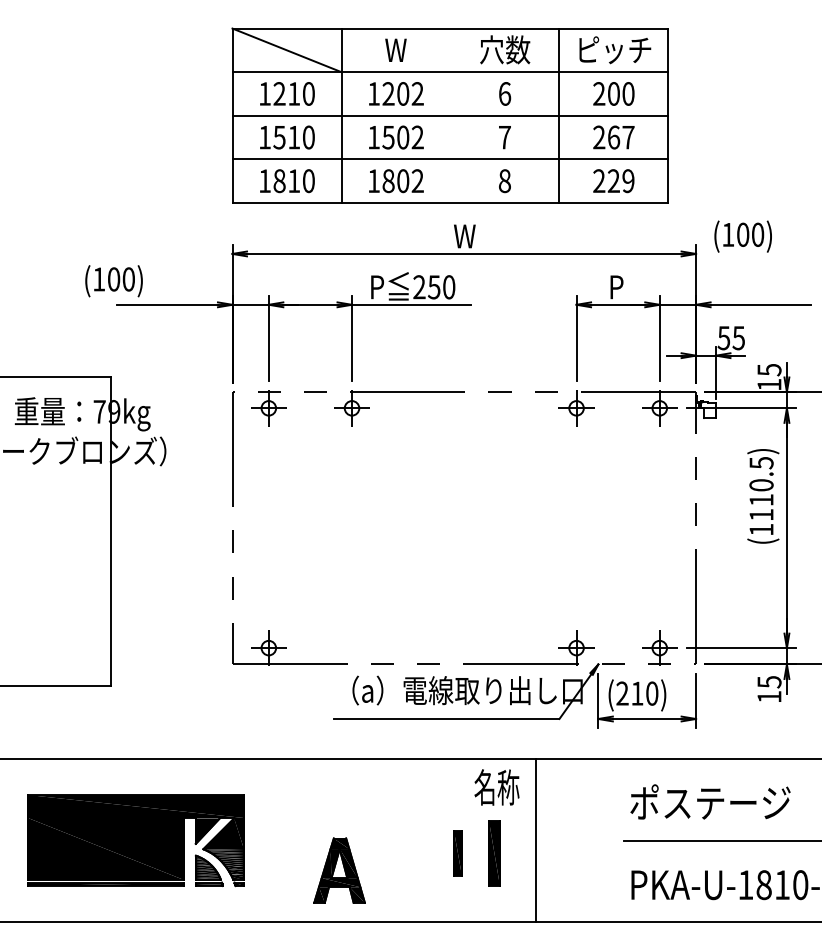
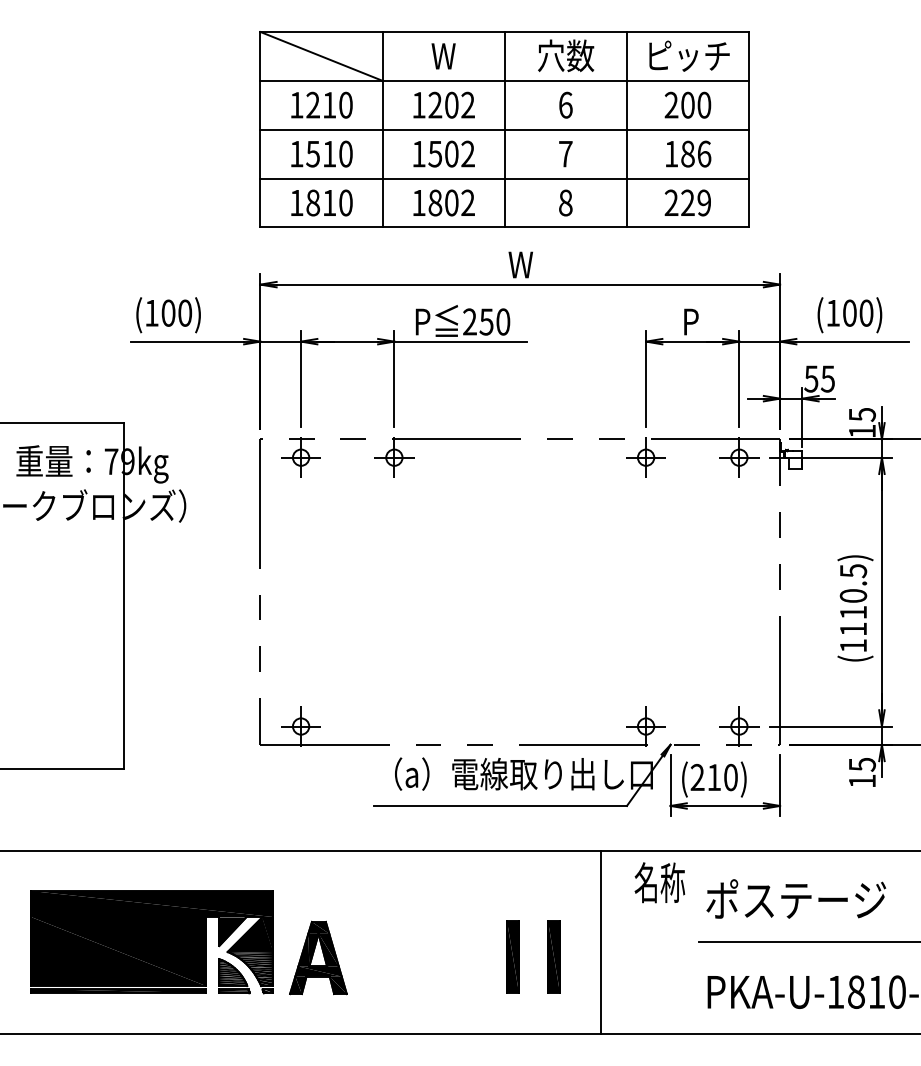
line: (450, 115) -> (504, 129), added
text: (613, 136) -> (687, 153), 267 -> 186
text: (742, 236) -> (849, 315), moved
text: (113, 281) -> (168, 315), moved
text: (763, 496) -> (855, 608), moved
text: (496, 787) -> (659, 882), moved
part: (457, 853) -> (512, 956), size x1.43
part: (339, 870) -> (318, 957), moved

